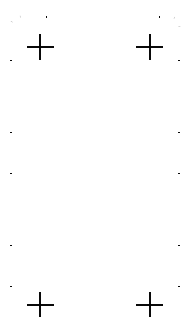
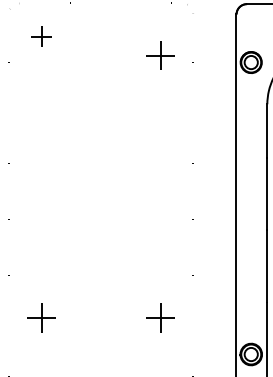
part: (40, 46) -> (41, 36), size x0.7
part: (149, 46) -> (160, 55), moved

